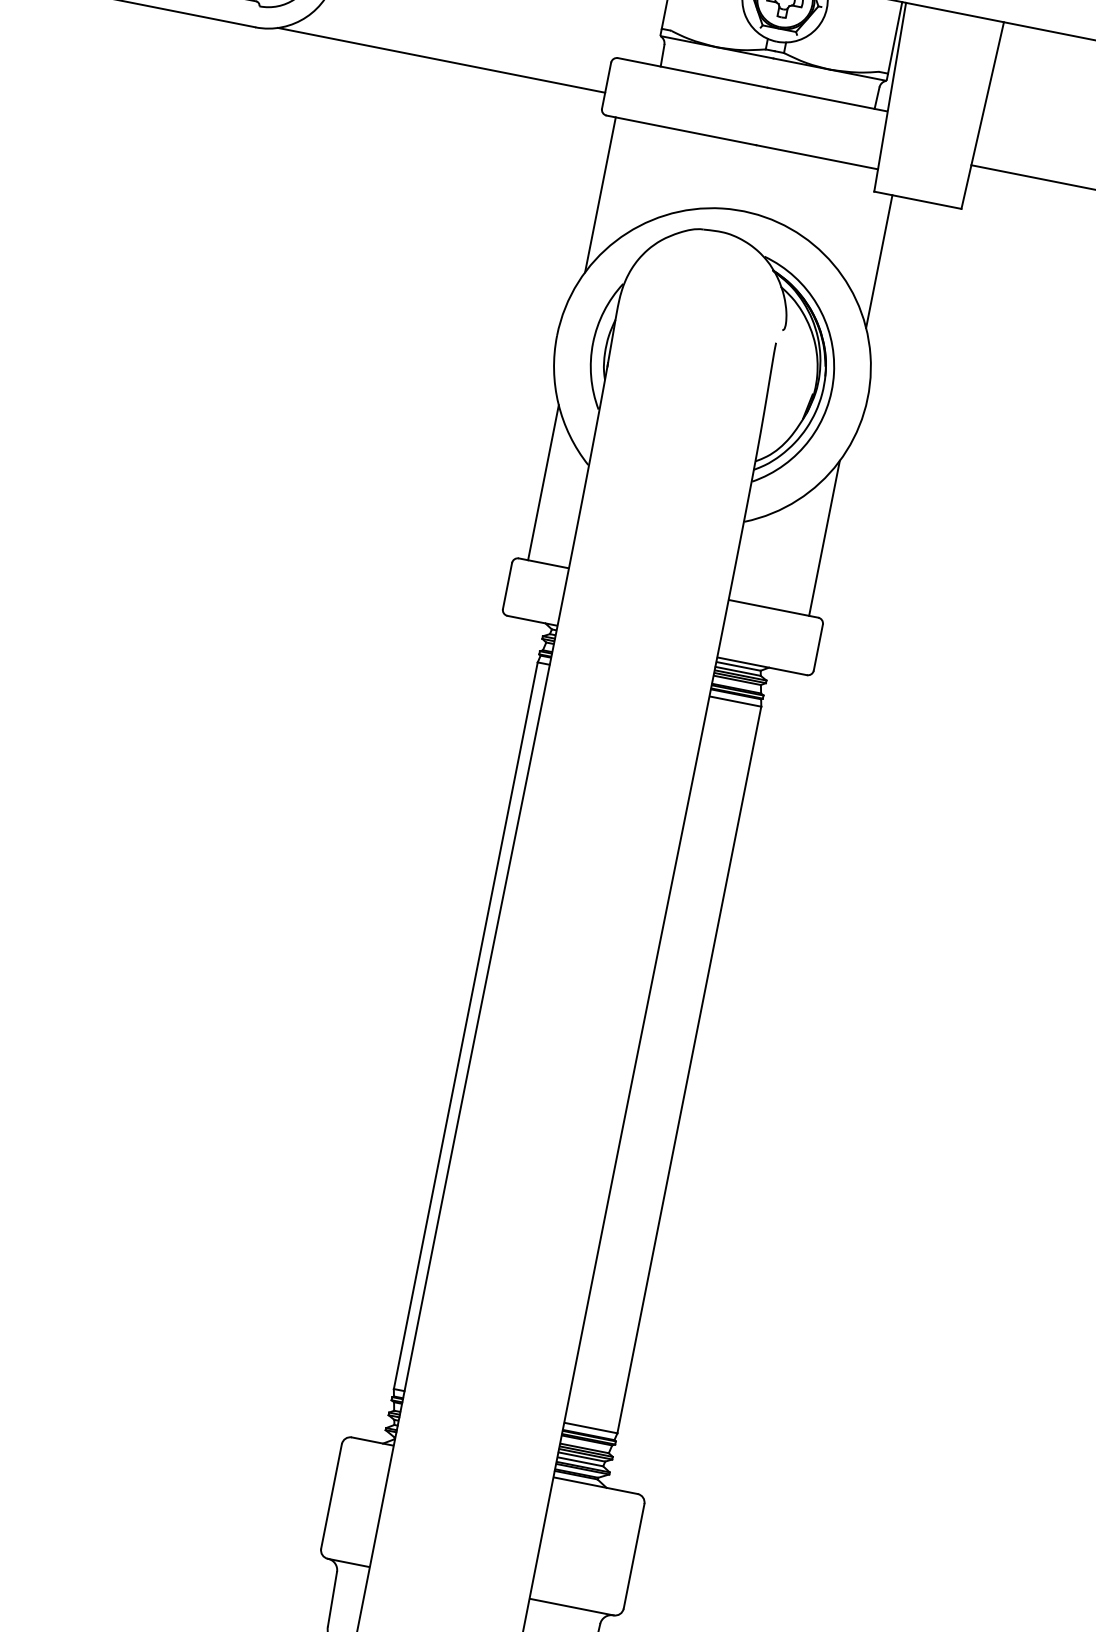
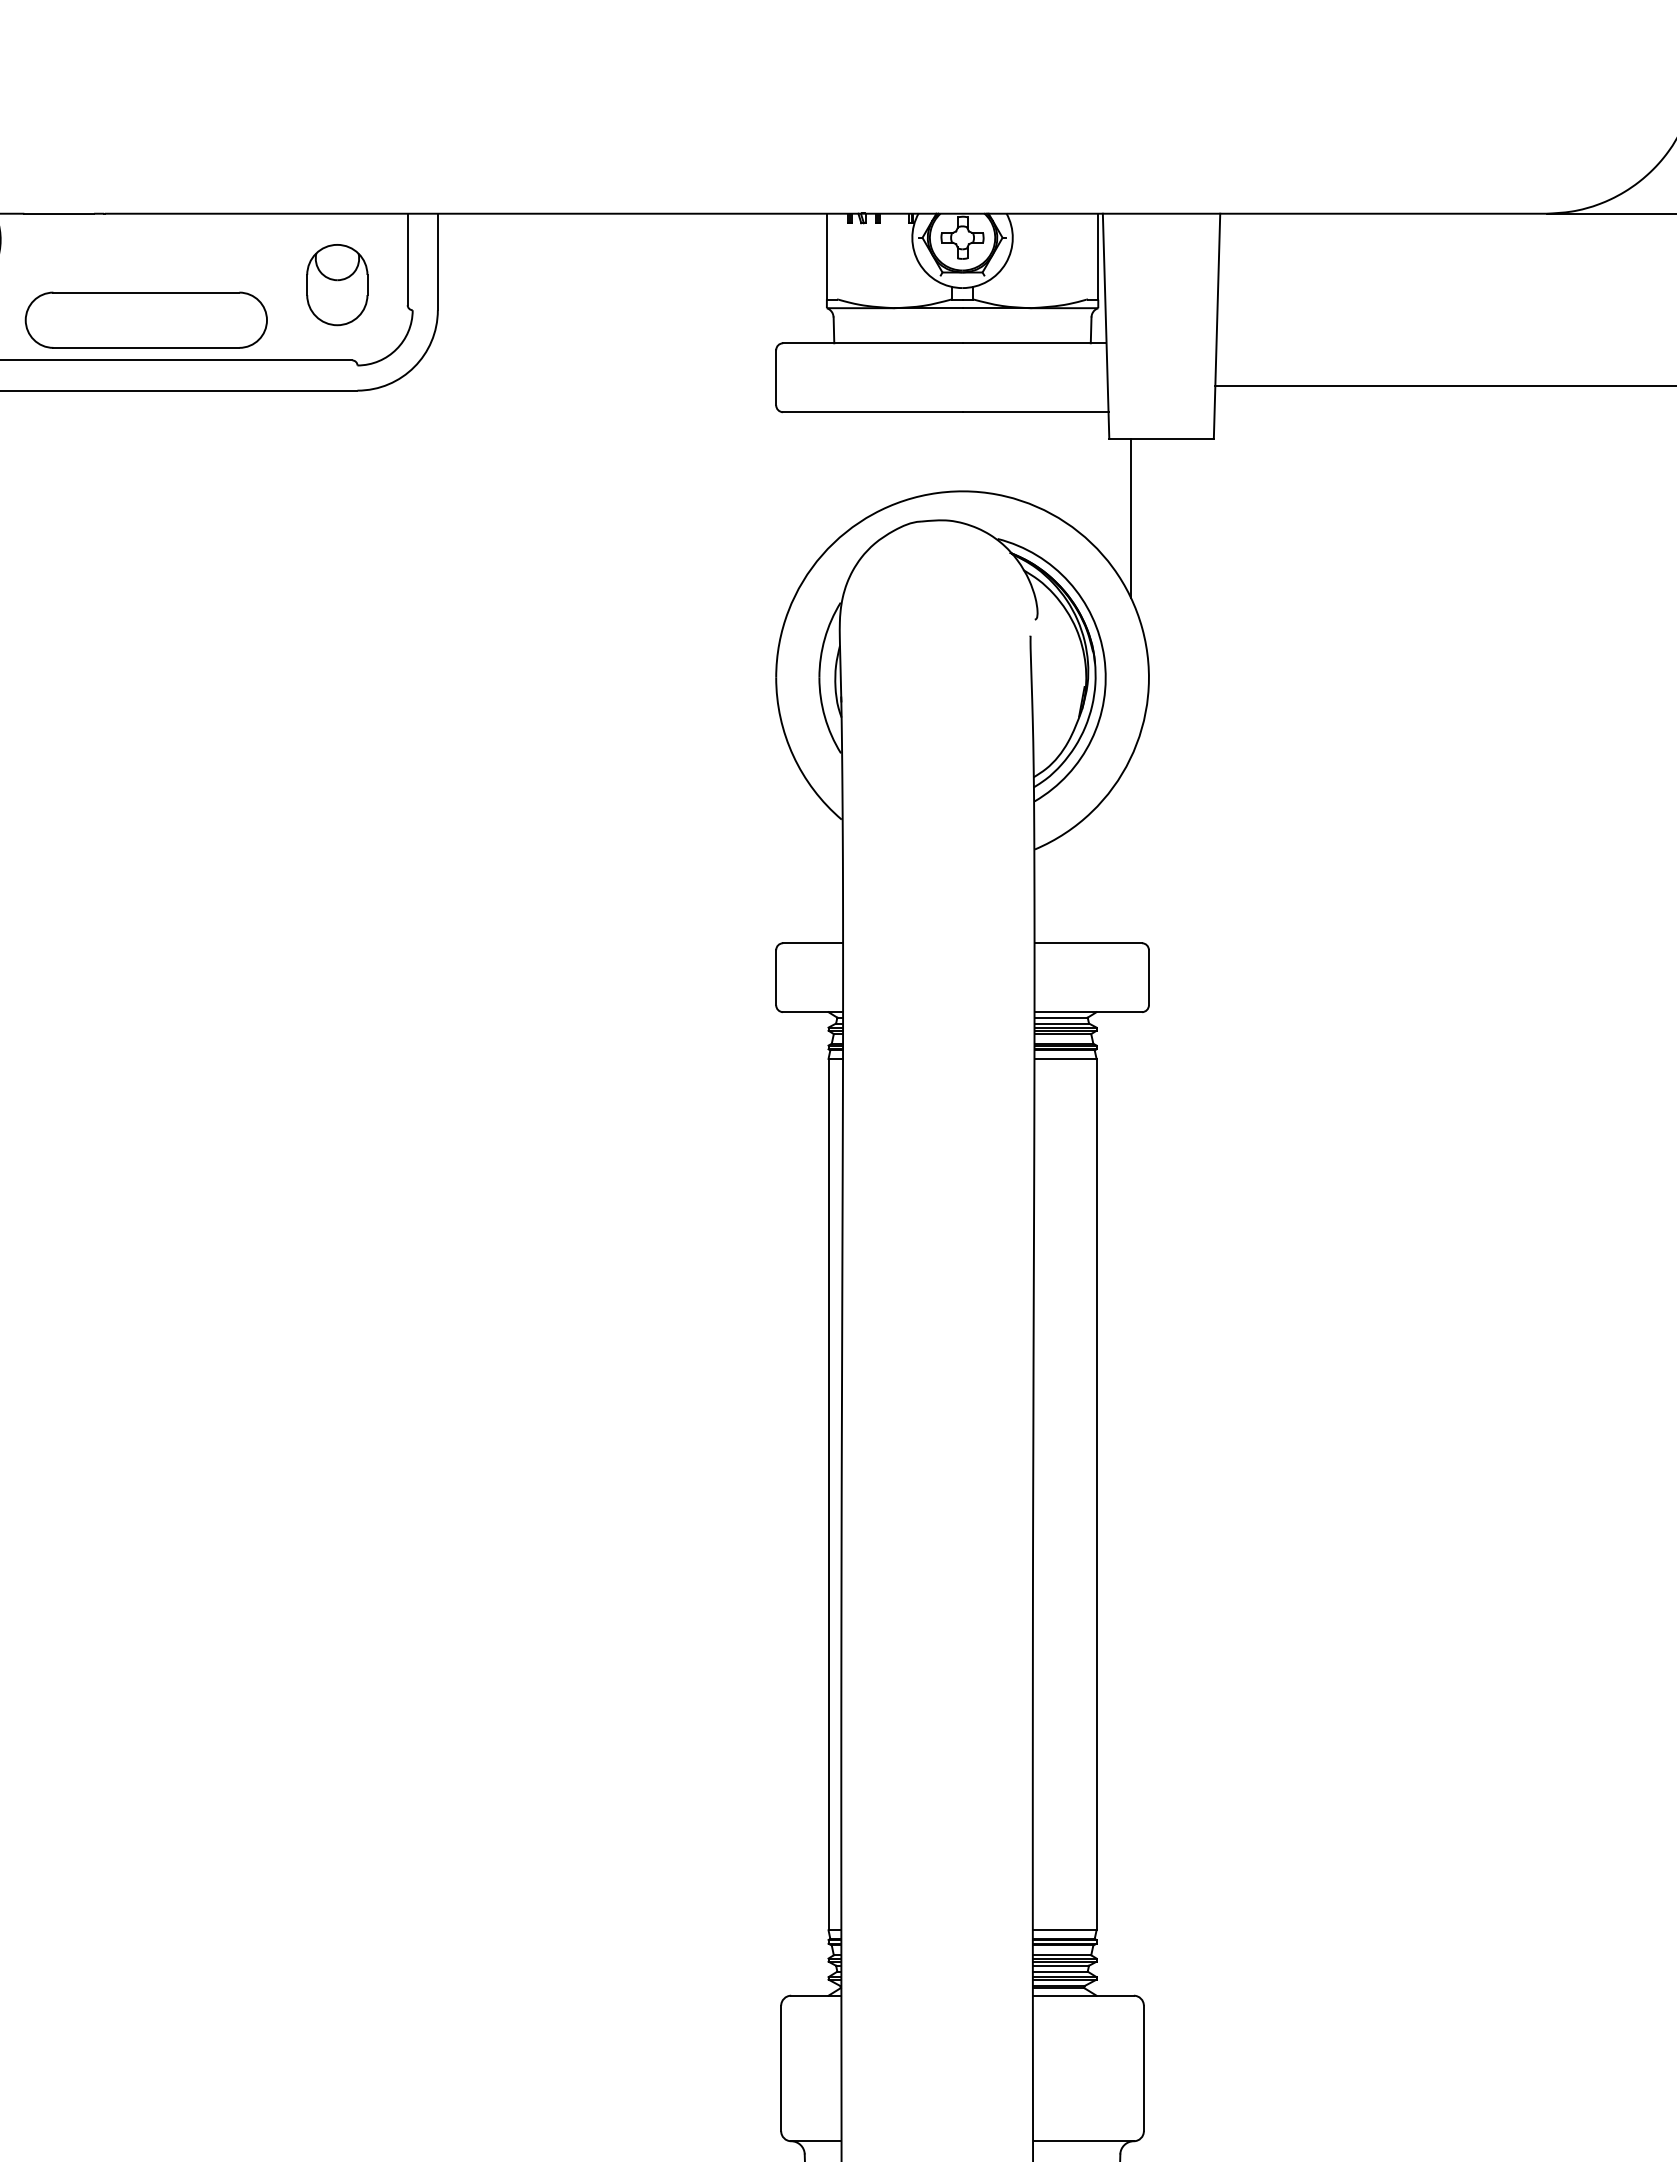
line: (441, 60) -> (579, 386), removed
line: (600, 195) -> (794, 505), removed
line: (543, 482) -> (794, 850), removed
line: (824, 538) -> (1131, 850), removed

